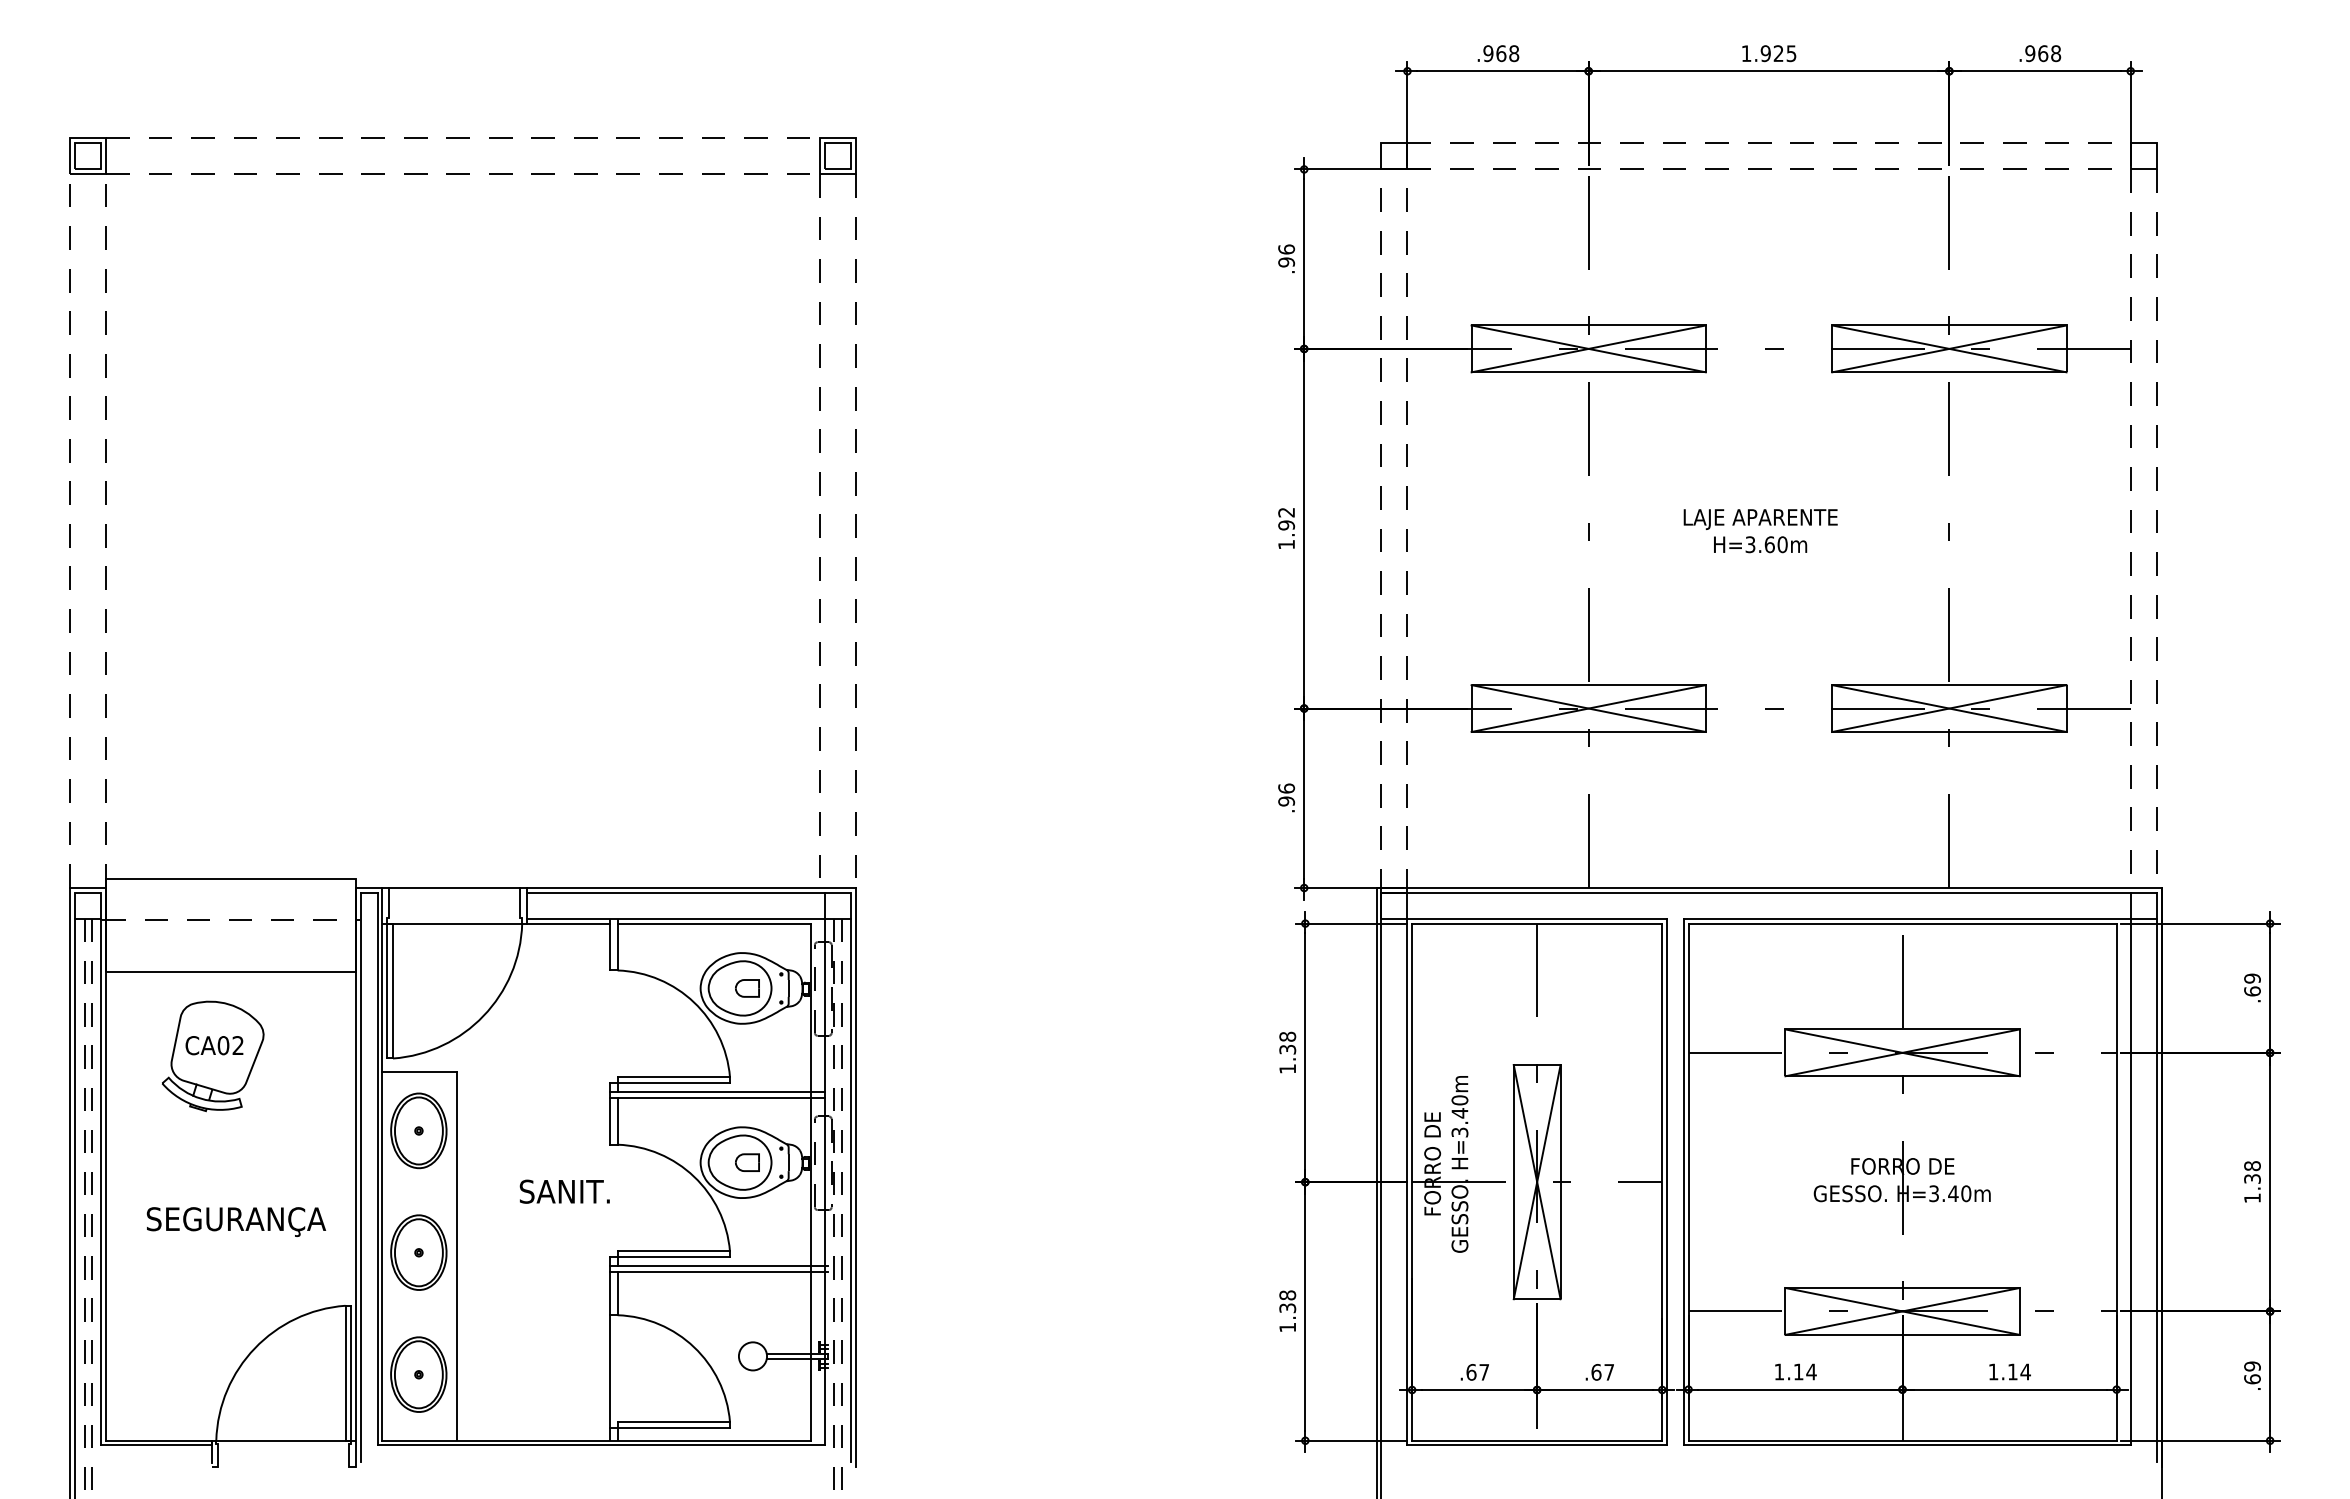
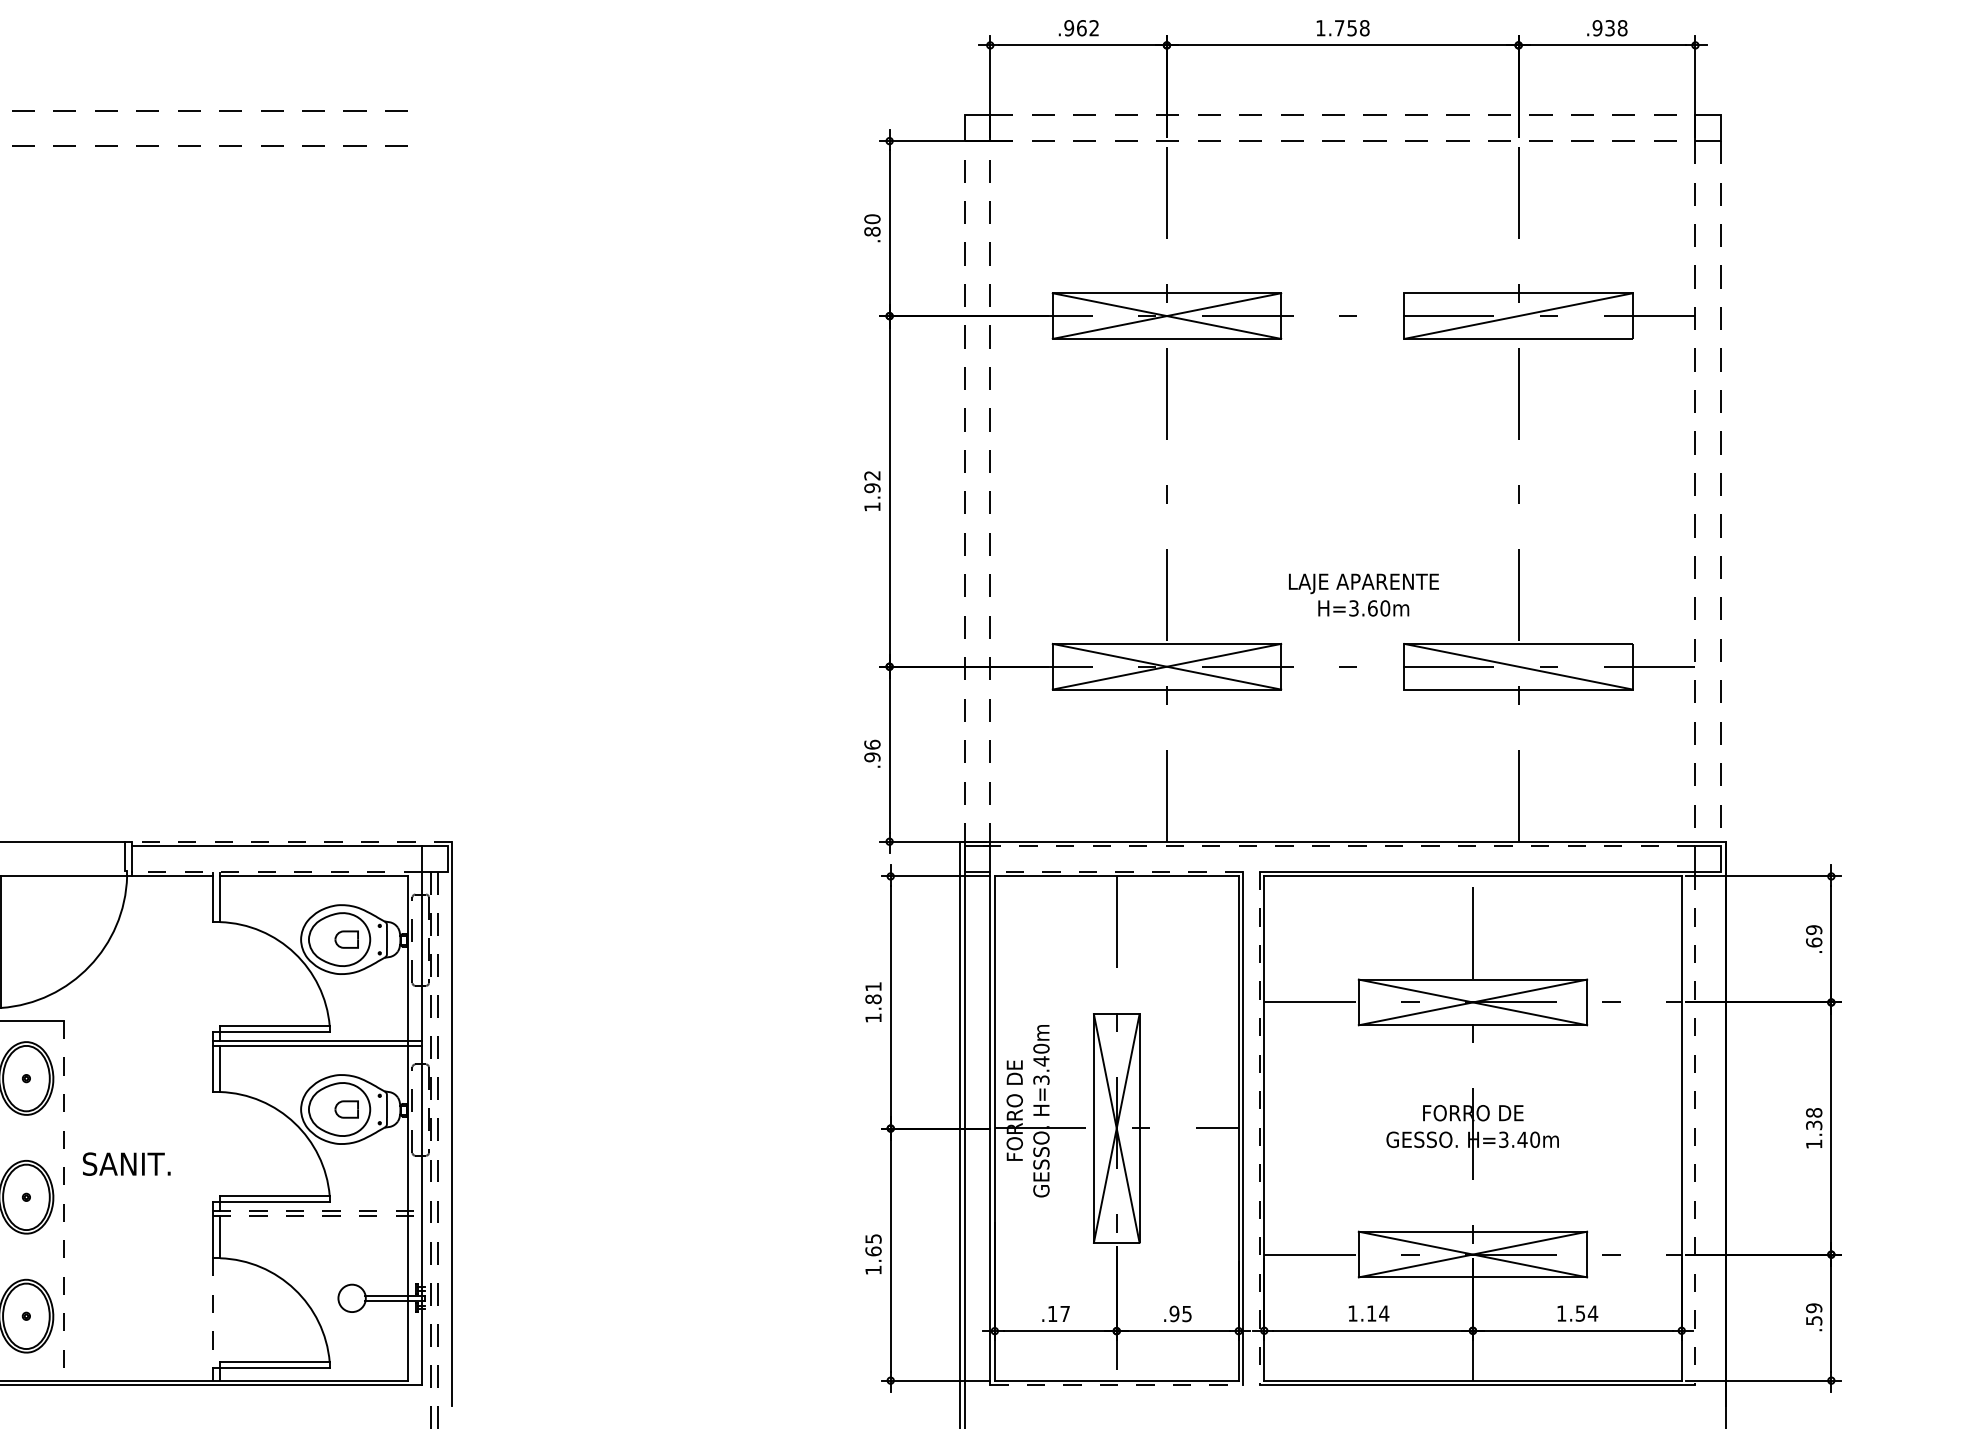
text: (1514, 53) -> (1094, 28), .968 -> .962
text: (1778, 53) -> (1352, 28), 1.925 -> 1.758
text: (2043, 53) -> (1610, 28), .968 -> .938
text: (1286, 255) -> (872, 225), .96 -> .80
line: (1949, 348) -> (1518, 315), removed
part: (820, 514) -> (417, 477), removed
text: (1760, 531) -> (1363, 595), moved
line: (1949, 708) -> (1518, 666), removed
line: (690, 887) -> (291, 841), solid -> dashed
line: (1755, 892) -> (1329, 846), solid -> dashed
line: (675, 918) -> (276, 871), solid -> dashed
line: (1537, 918) -> (1117, 871), solid -> dashed
text: (1287, 1042) -> (873, 992), 1.38 -> 1.81
line: (1683, 1182) -> (1259, 1128), solid -> dashed
line: (2130, 1182) -> (1695, 1128), solid -> dashed
line: (850, 1190) -> (447, 1136), removed
line: (2156, 1190) -> (1720, 1136), removed
text: (564, 1191) -> (126, 1163), moved
line: (457, 1255) -> (64, 1200), solid -> dashed
line: (719, 1266) -> (319, 1210), solid -> dashed
line: (719, 1272) -> (319, 1216), solid -> dashed
text: (1287, 1301) -> (873, 1244), 1.38 -> 1.65
line: (610, 1371) -> (213, 1313), solid -> dashed
text: (2012, 1371) -> (1580, 1313), 1.14 -> 1.54
text: (1471, 1372) -> (1052, 1314), .67 -> .17
text: (1602, 1372) -> (1180, 1314), .67 -> .95
text: (2252, 1379) -> (1814, 1320), .69 -> .59
line: (1537, 1445) -> (1117, 1385), solid -> dashed

